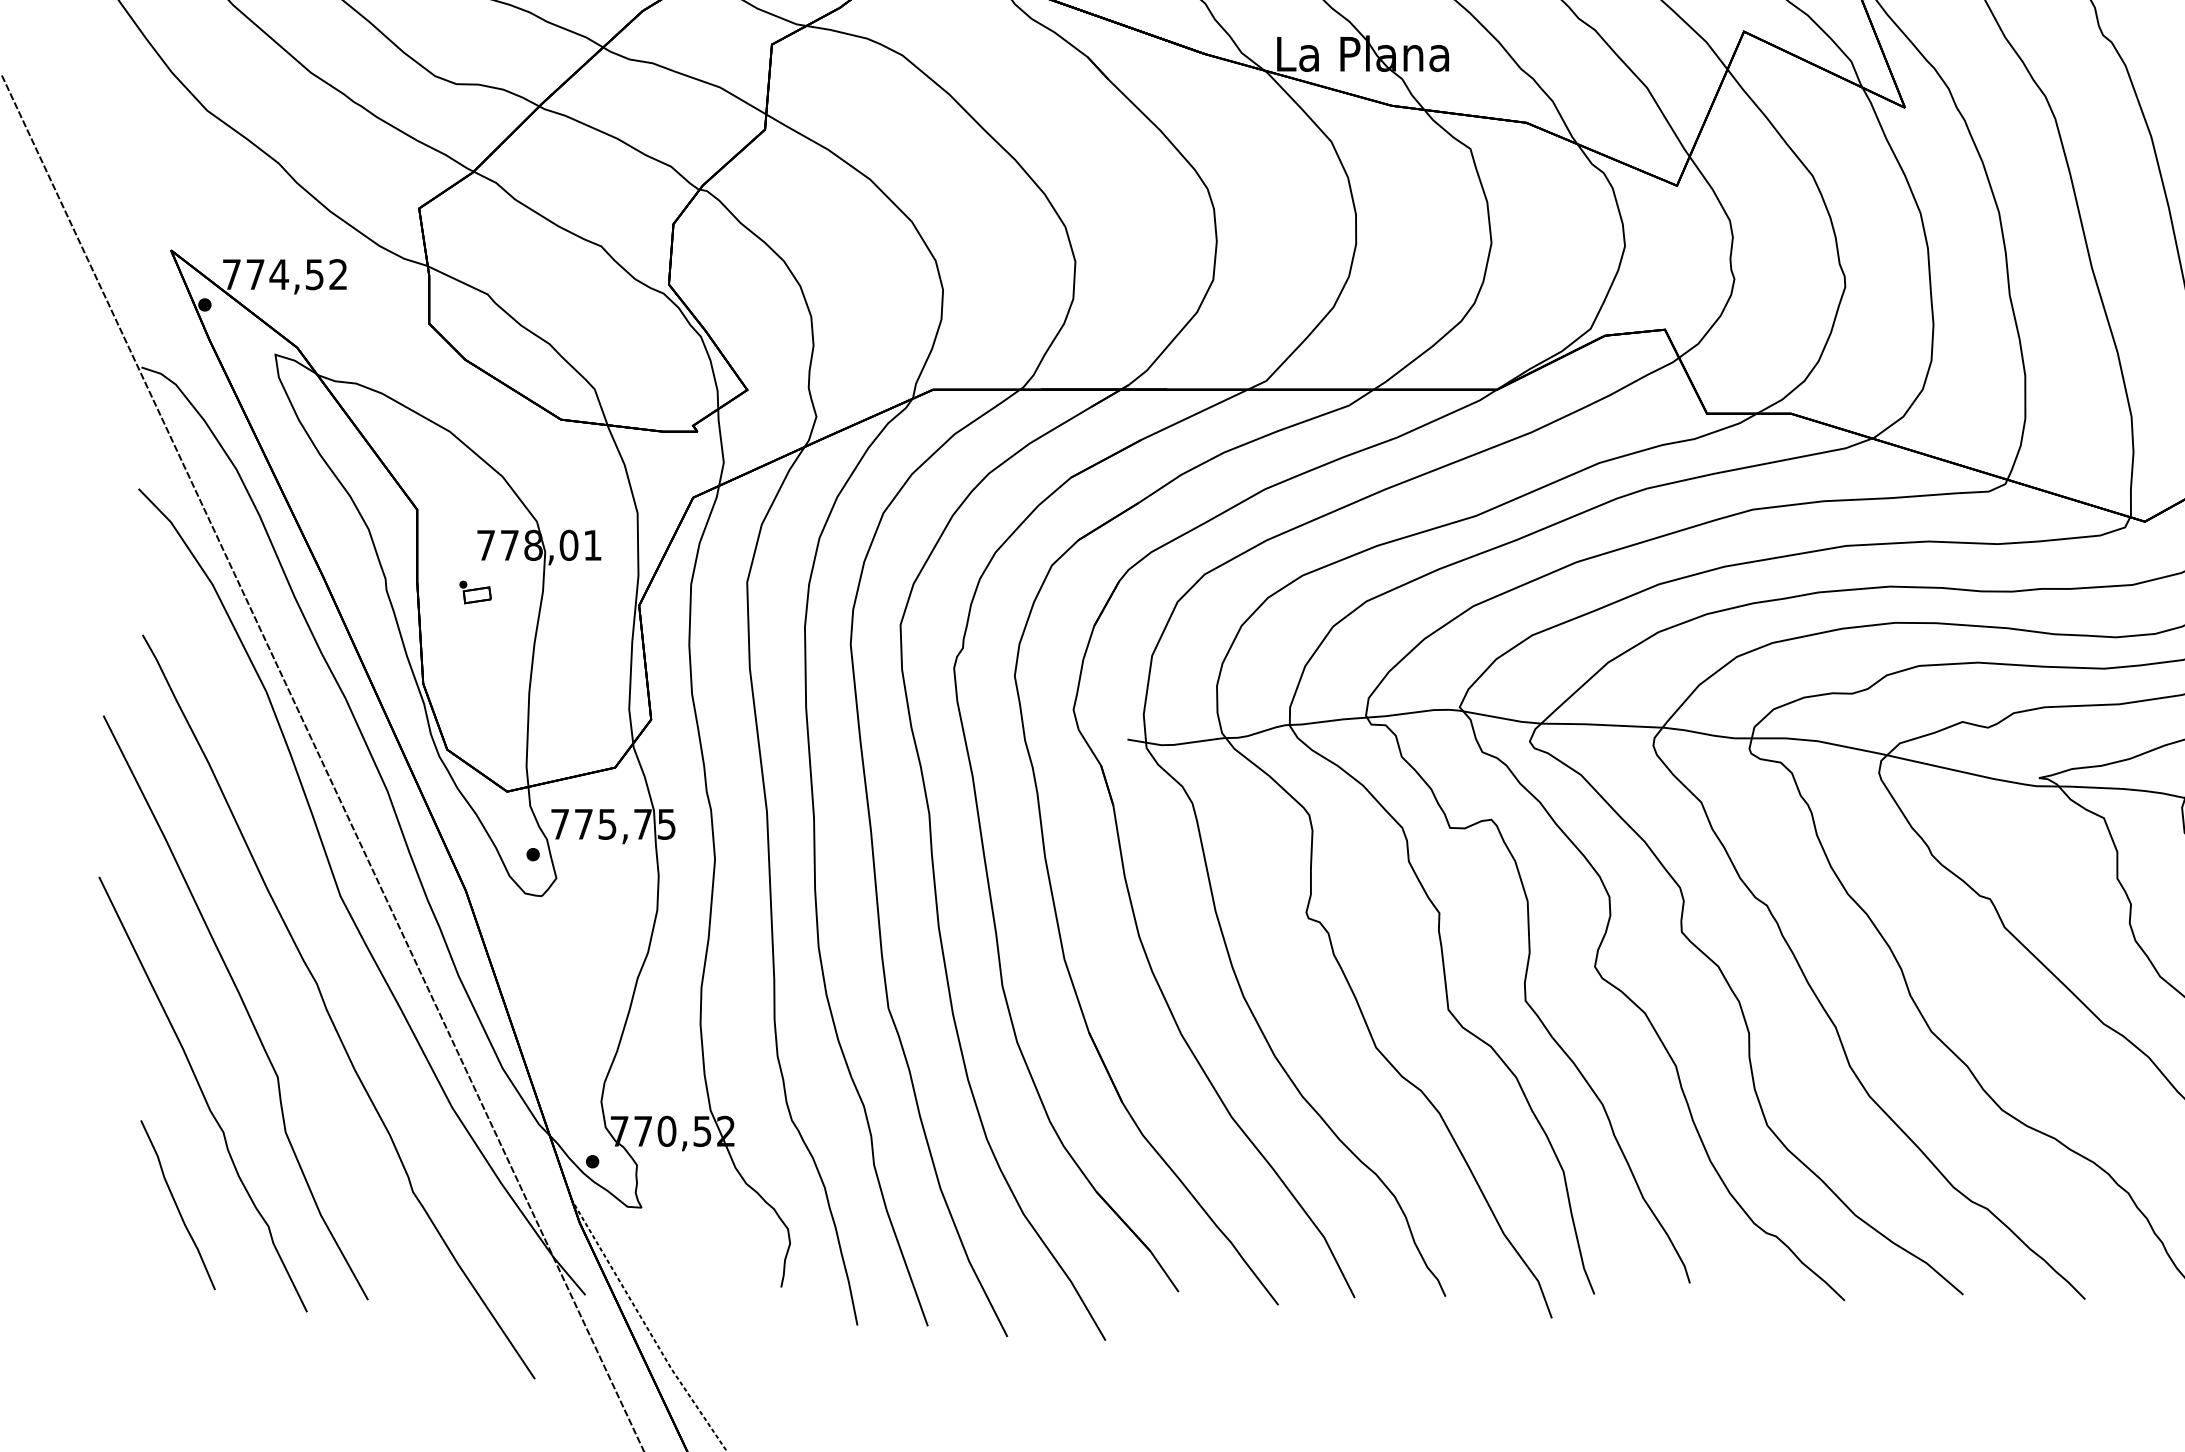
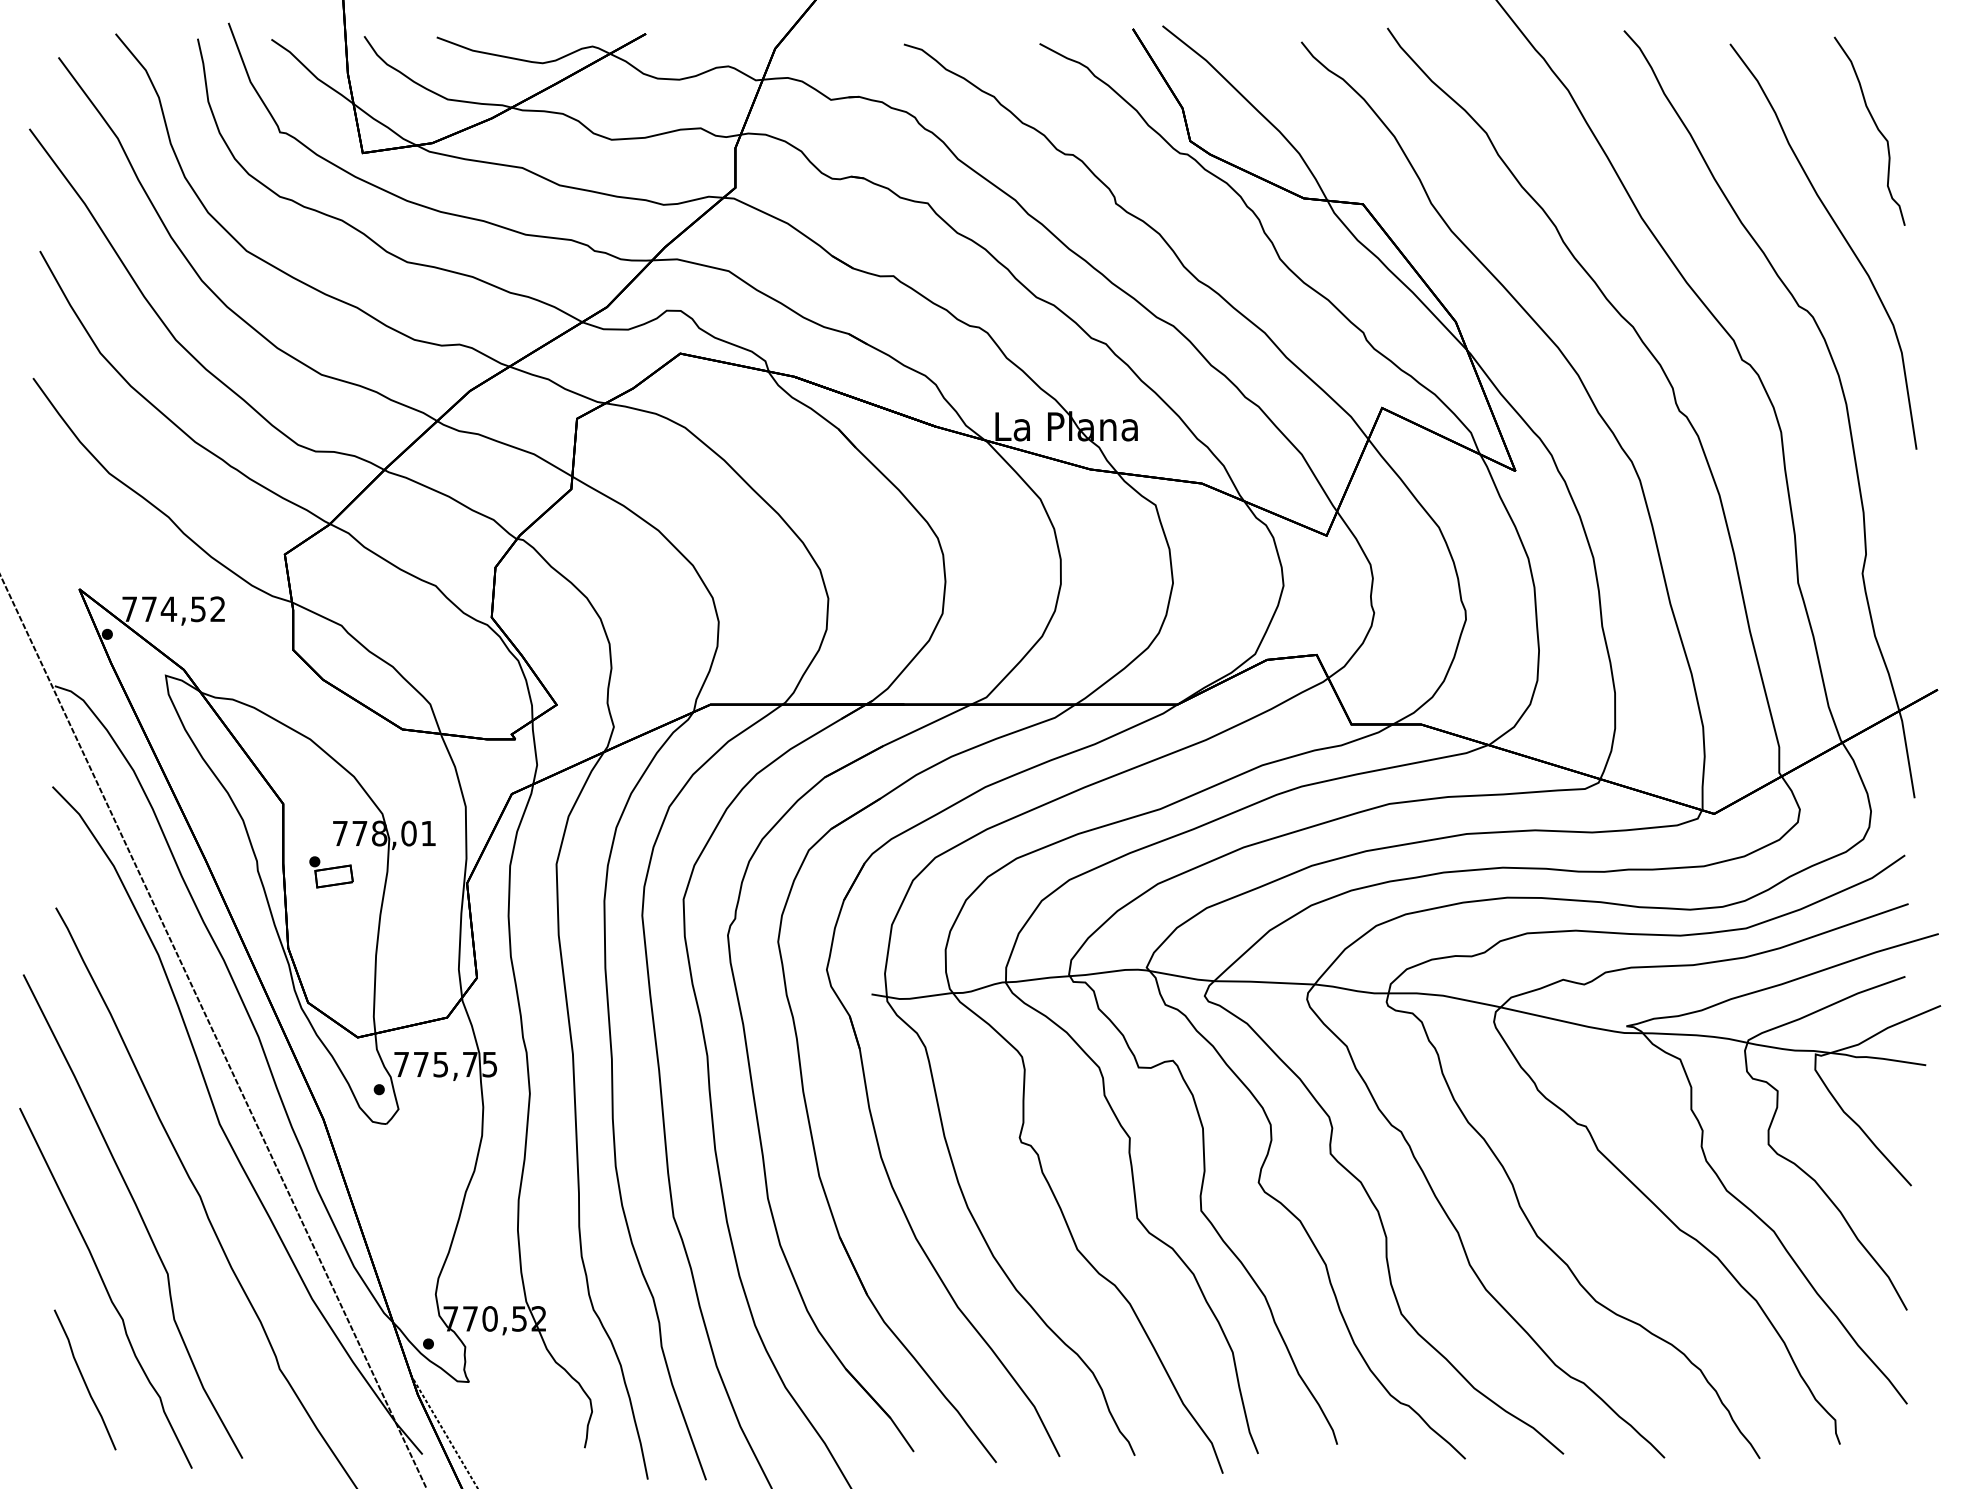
part: (475, 592) -> (331, 872), size x1.67

